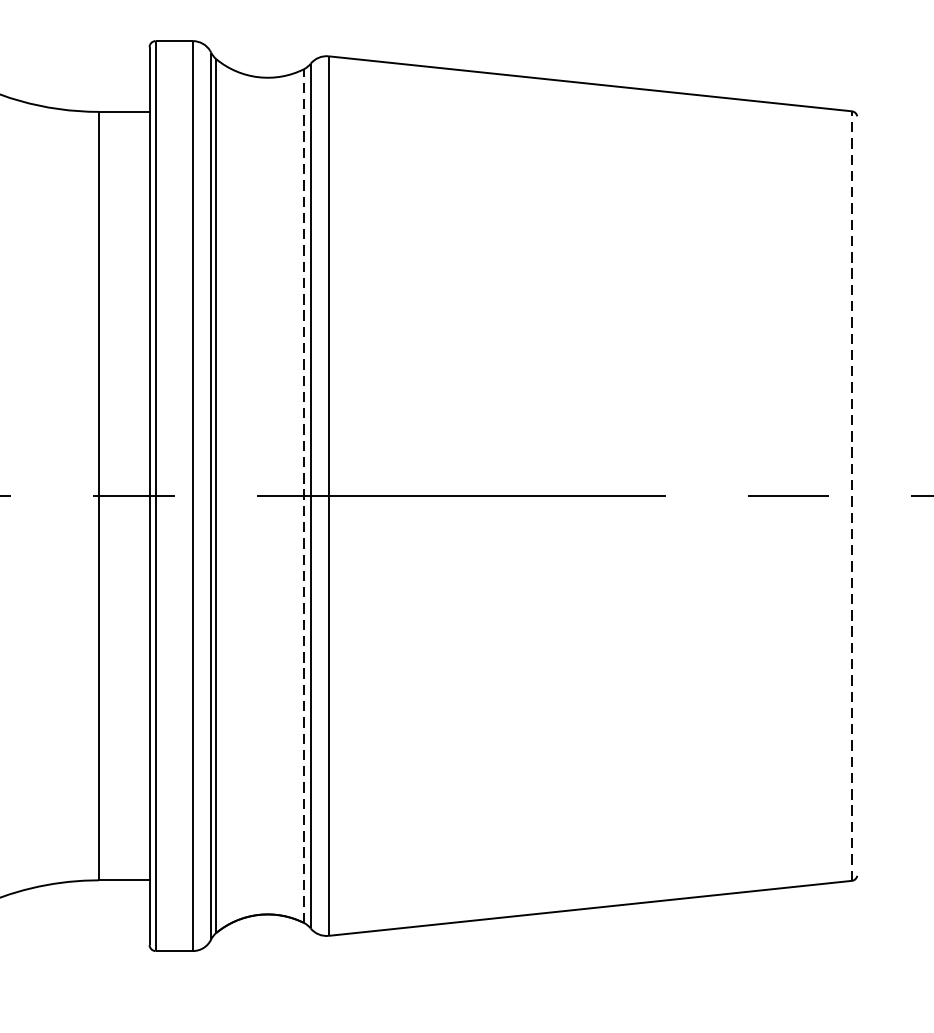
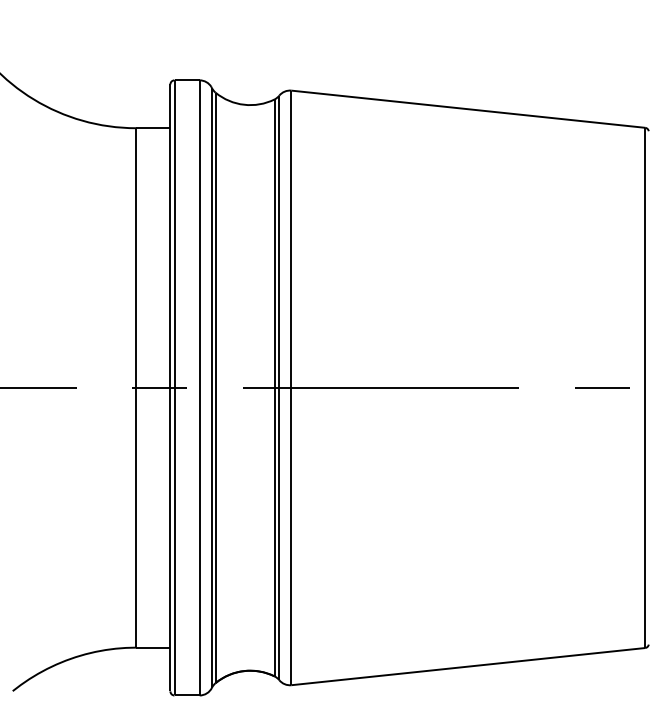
line: (303, 495) -> (274, 387), dashed -> solid
line: (852, 495) -> (645, 387), dashed -> solid

